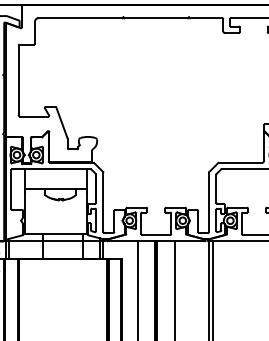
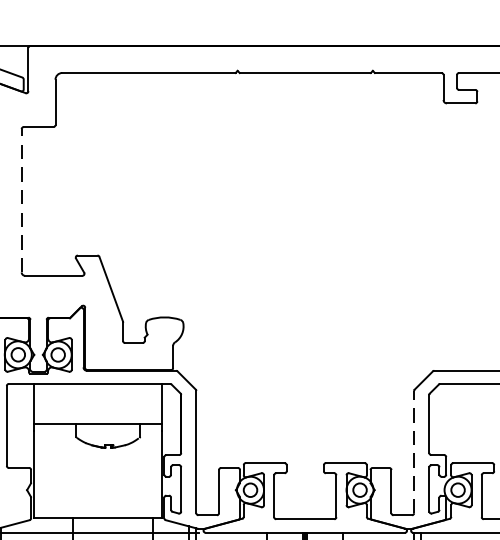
line: (18, 80) -> (21, 201), solid -> dashed
line: (209, 202) -> (415, 452), solid -> dashed

